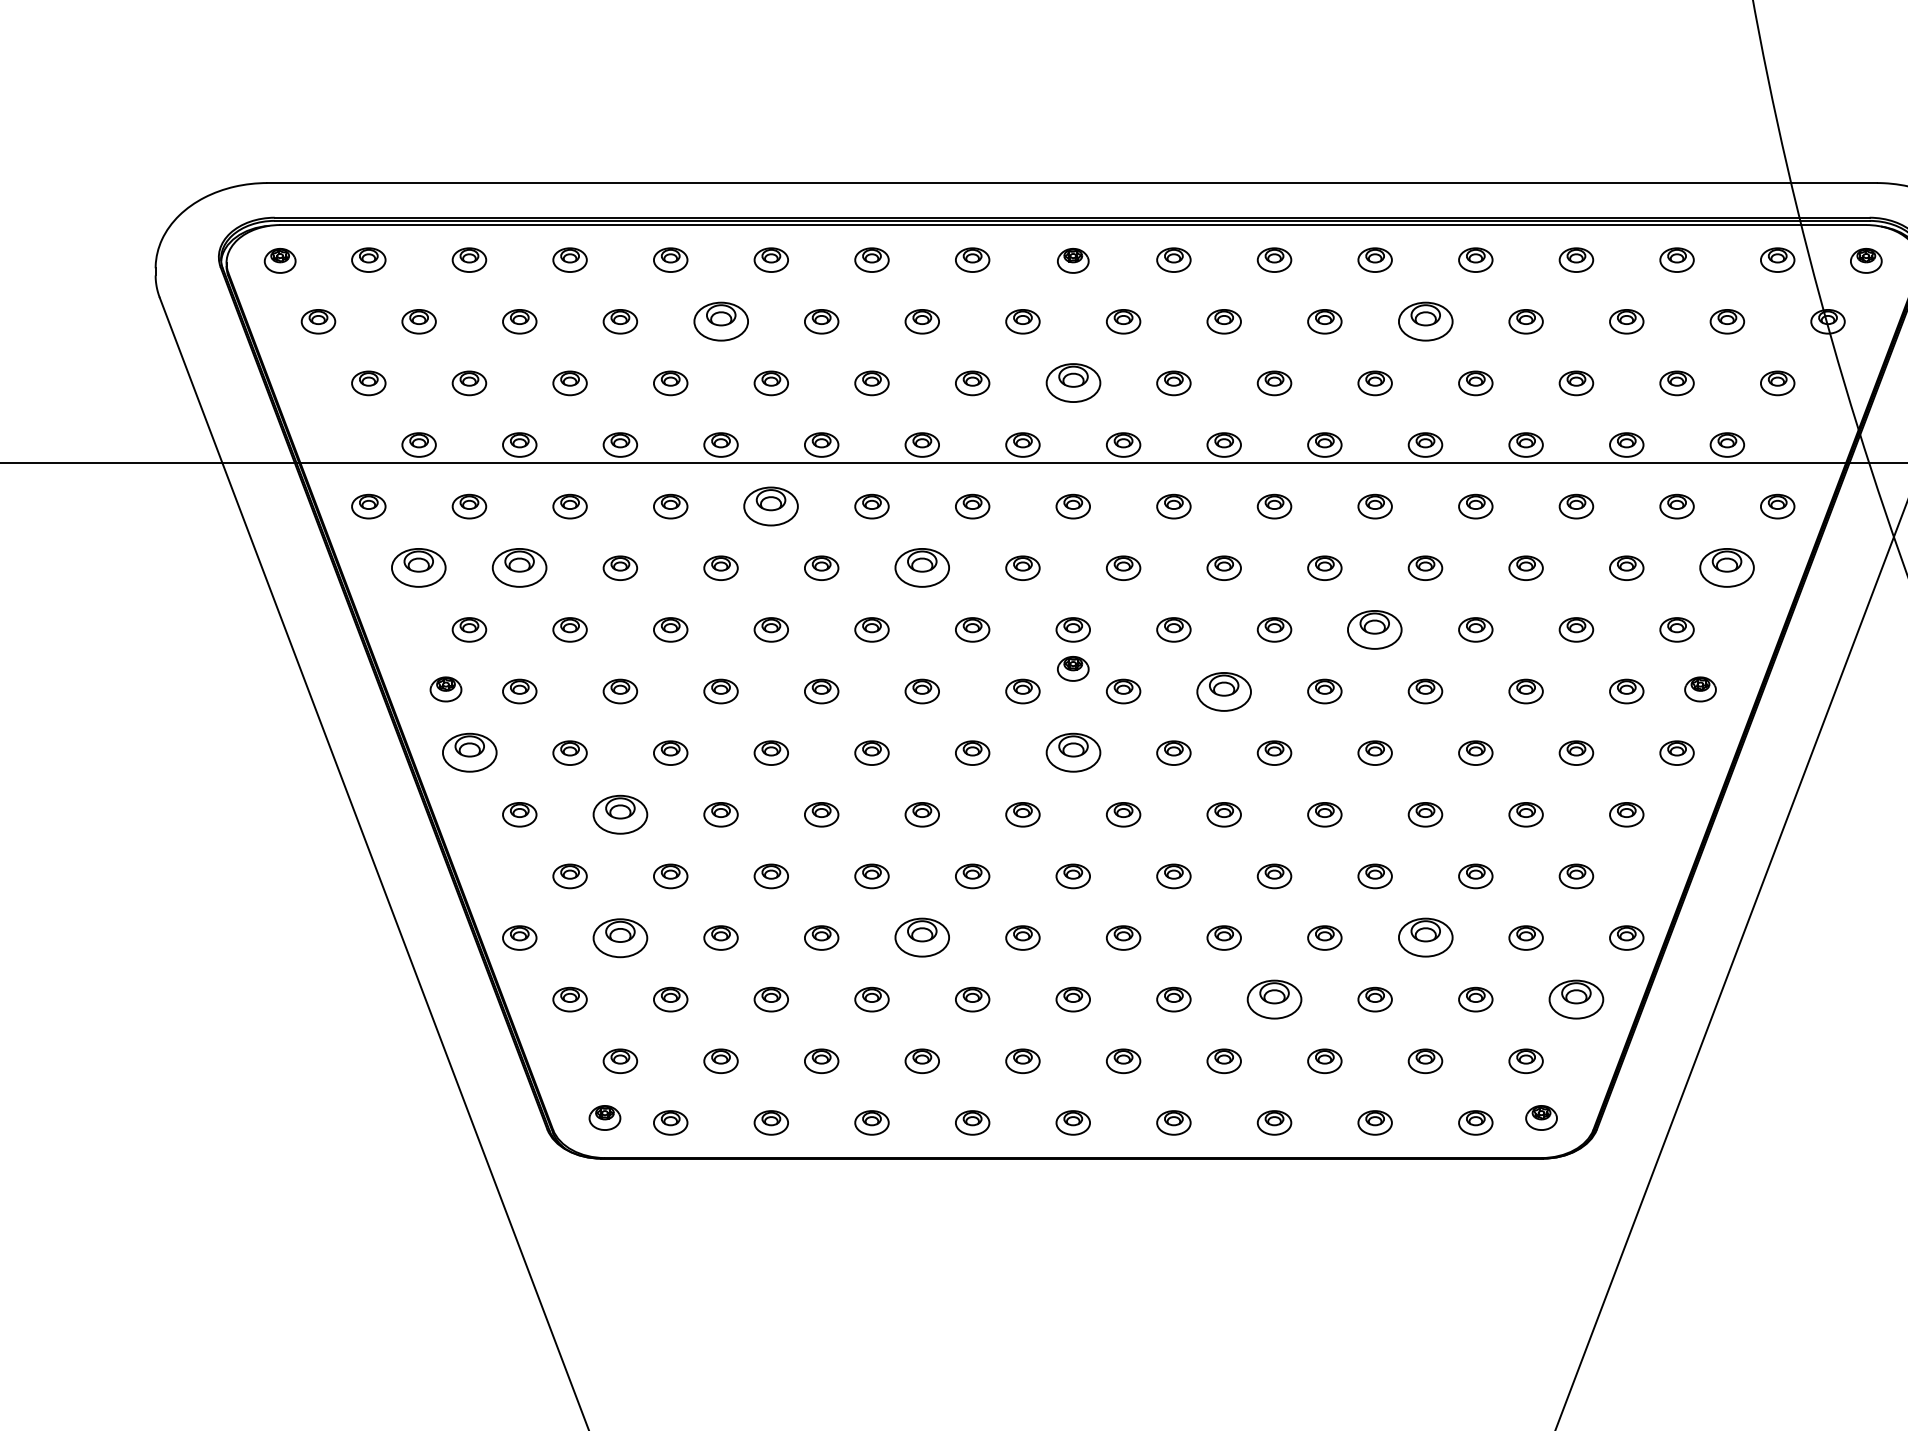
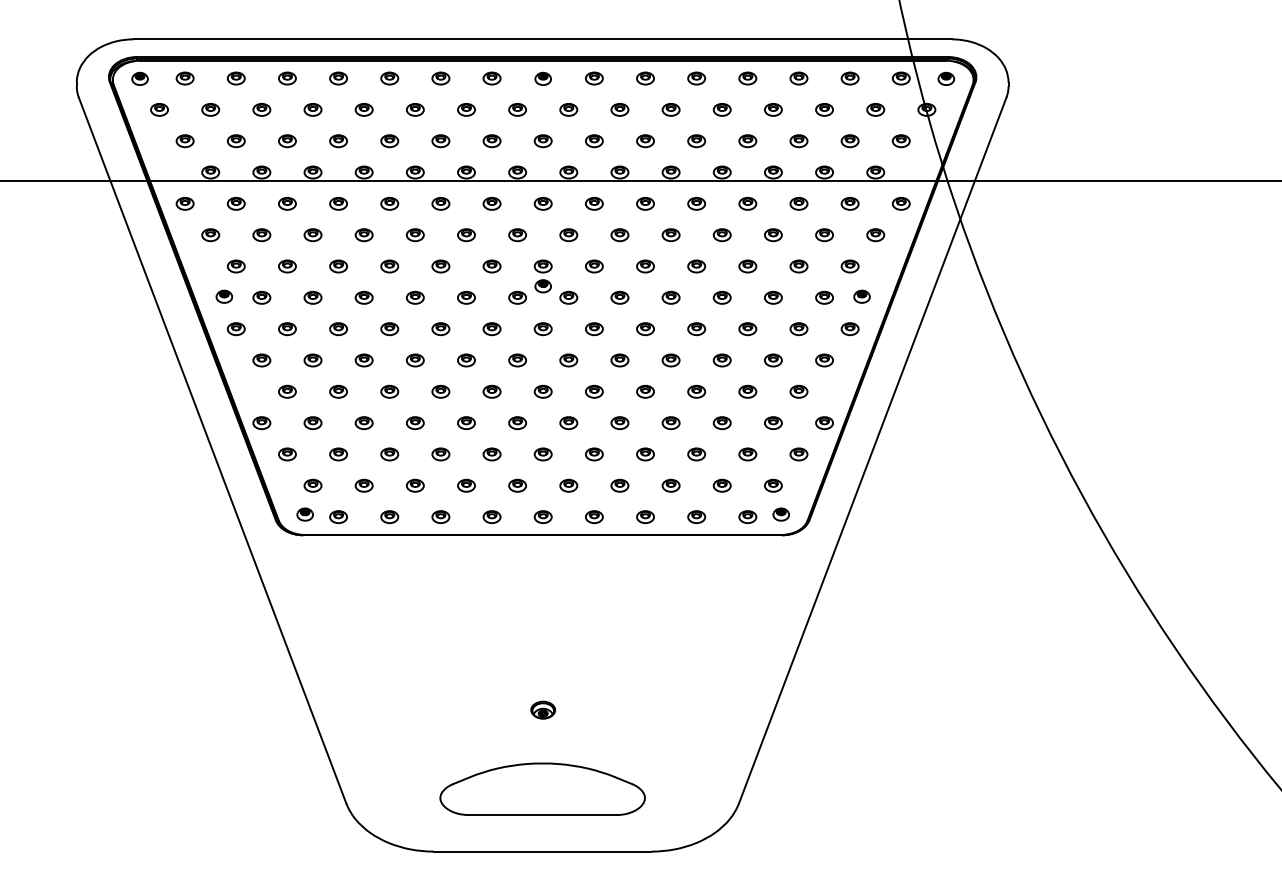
part: (719, 321) -> (363, 109), size x0.62
part: (1424, 321) -> (721, 109), size x0.62
part: (1071, 383) -> (542, 141), size x0.62
part: (770, 505) -> (389, 203), size x0.62
part: (418, 568) -> (210, 235), size x0.62
part: (519, 568) -> (261, 235), size x0.62
part: (922, 568) -> (466, 235), size x0.62
part: (1726, 568) -> (875, 235), size x0.62
part: (1374, 629) -> (696, 266), size x0.62
part: (1223, 690) -> (619, 297), size x0.62
part: (467, 753) -> (235, 329), size x0.62
part: (1071, 753) -> (542, 329), size x0.62
part: (619, 814) -> (312, 360), size x0.62
part: (619, 936) -> (312, 422), size x0.62
part: (922, 938) -> (466, 423), size x0.62
part: (1424, 938) -> (721, 423), size x0.62
part: (1274, 999) -> (645, 454), size x0.62
part: (1575, 999) -> (798, 454), size x0.62

